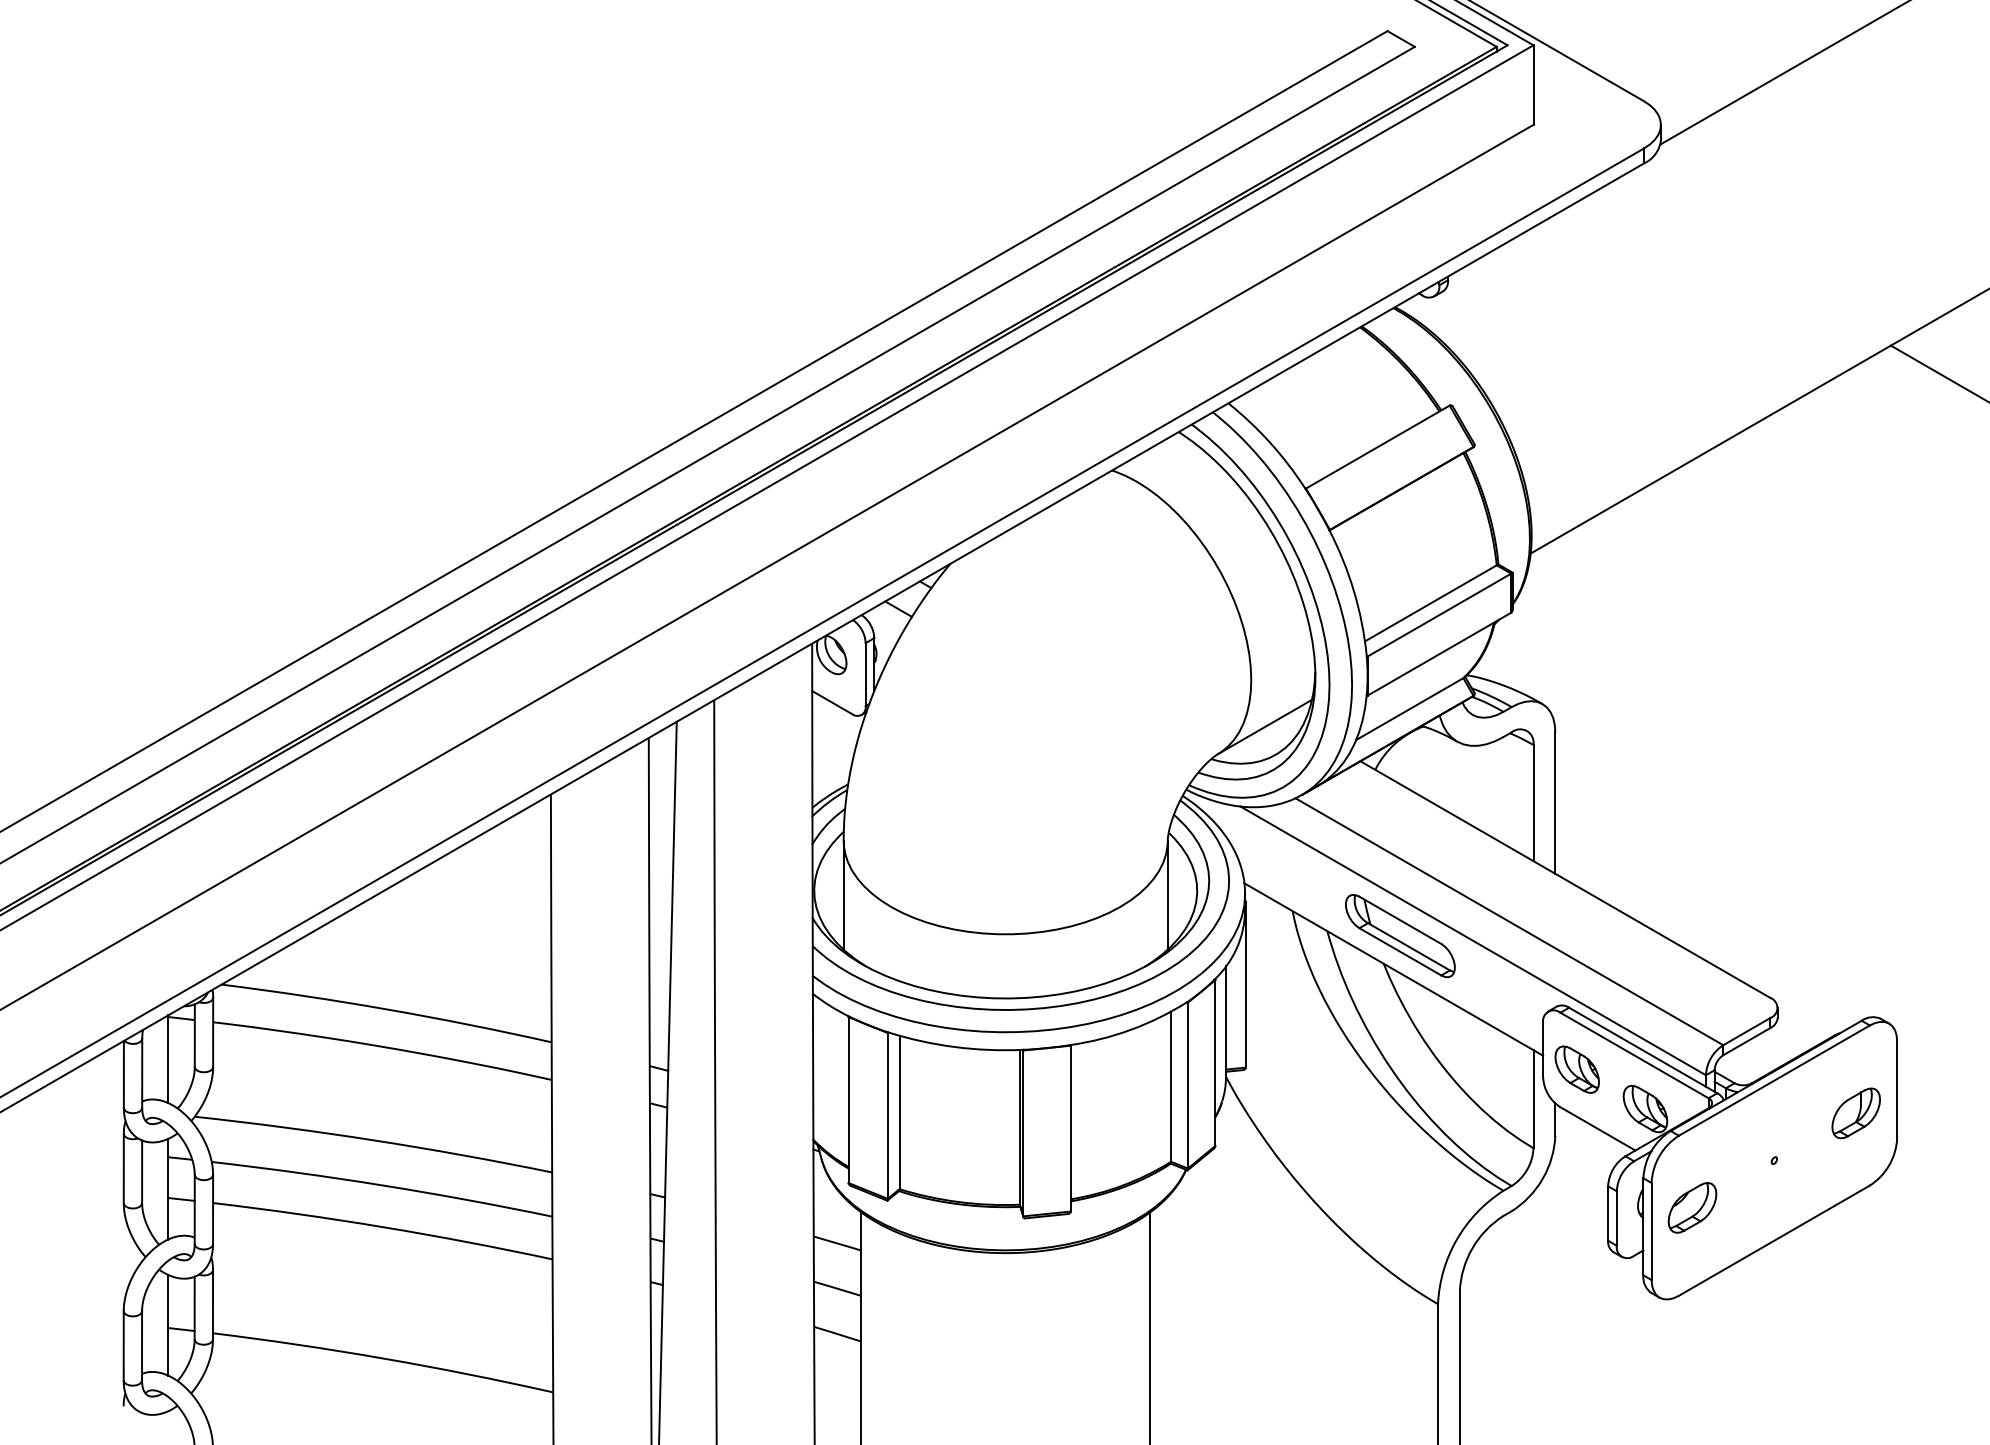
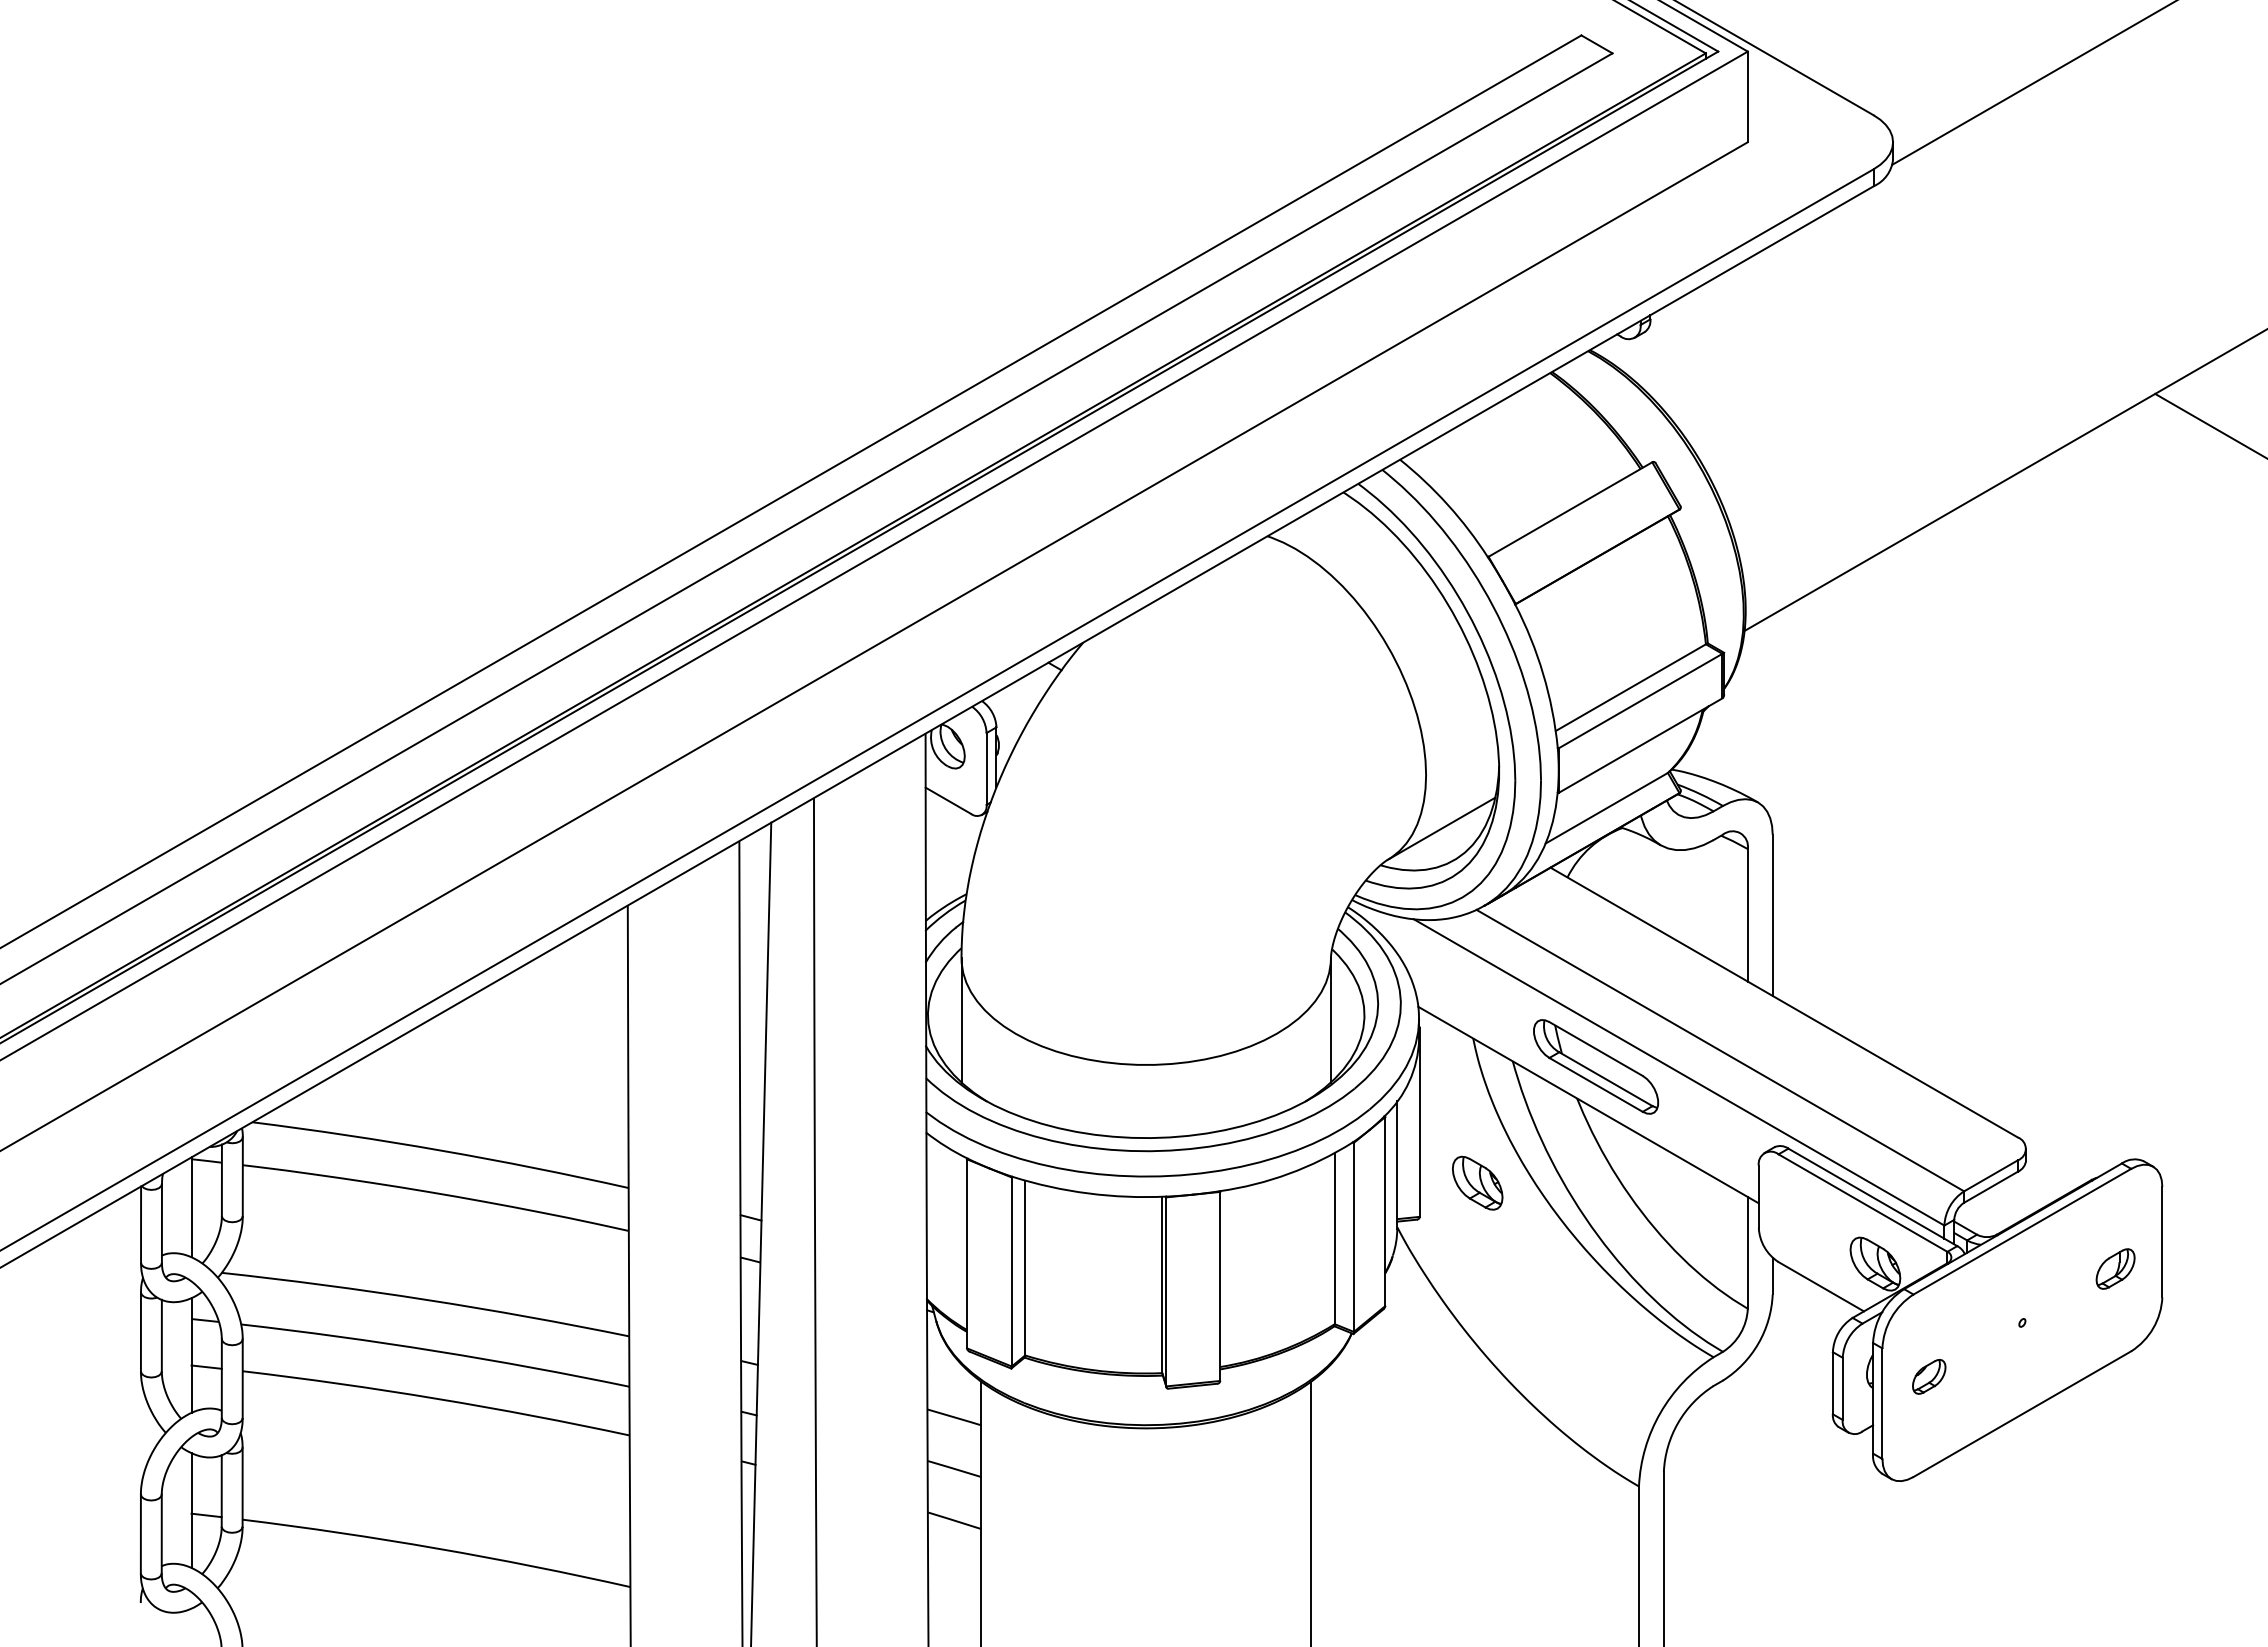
line: (898, 609) -> (1023, 694), removed
part: (1577, 1069) -> (1477, 1182), moved
part: (1856, 1112) -> (2115, 1268), size x0.7
part: (1692, 1207) -> (1929, 1376), size x0.6

